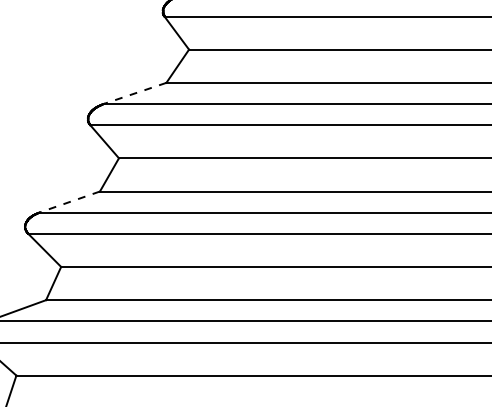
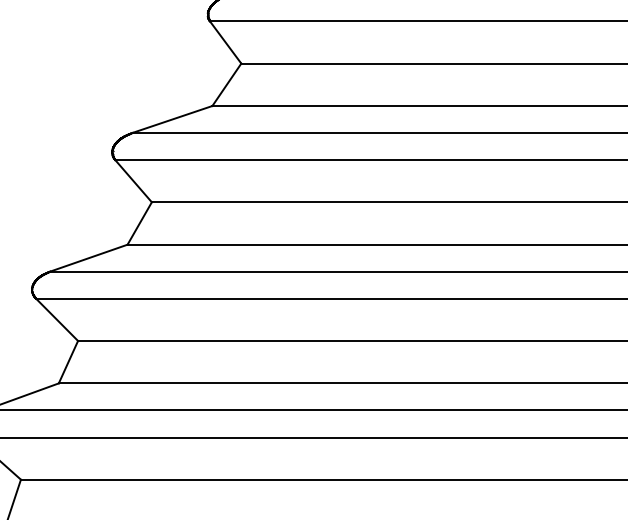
line: (135, 93) -> (172, 119), dashed -> solid
line: (70, 202) -> (89, 258), dashed -> solid

